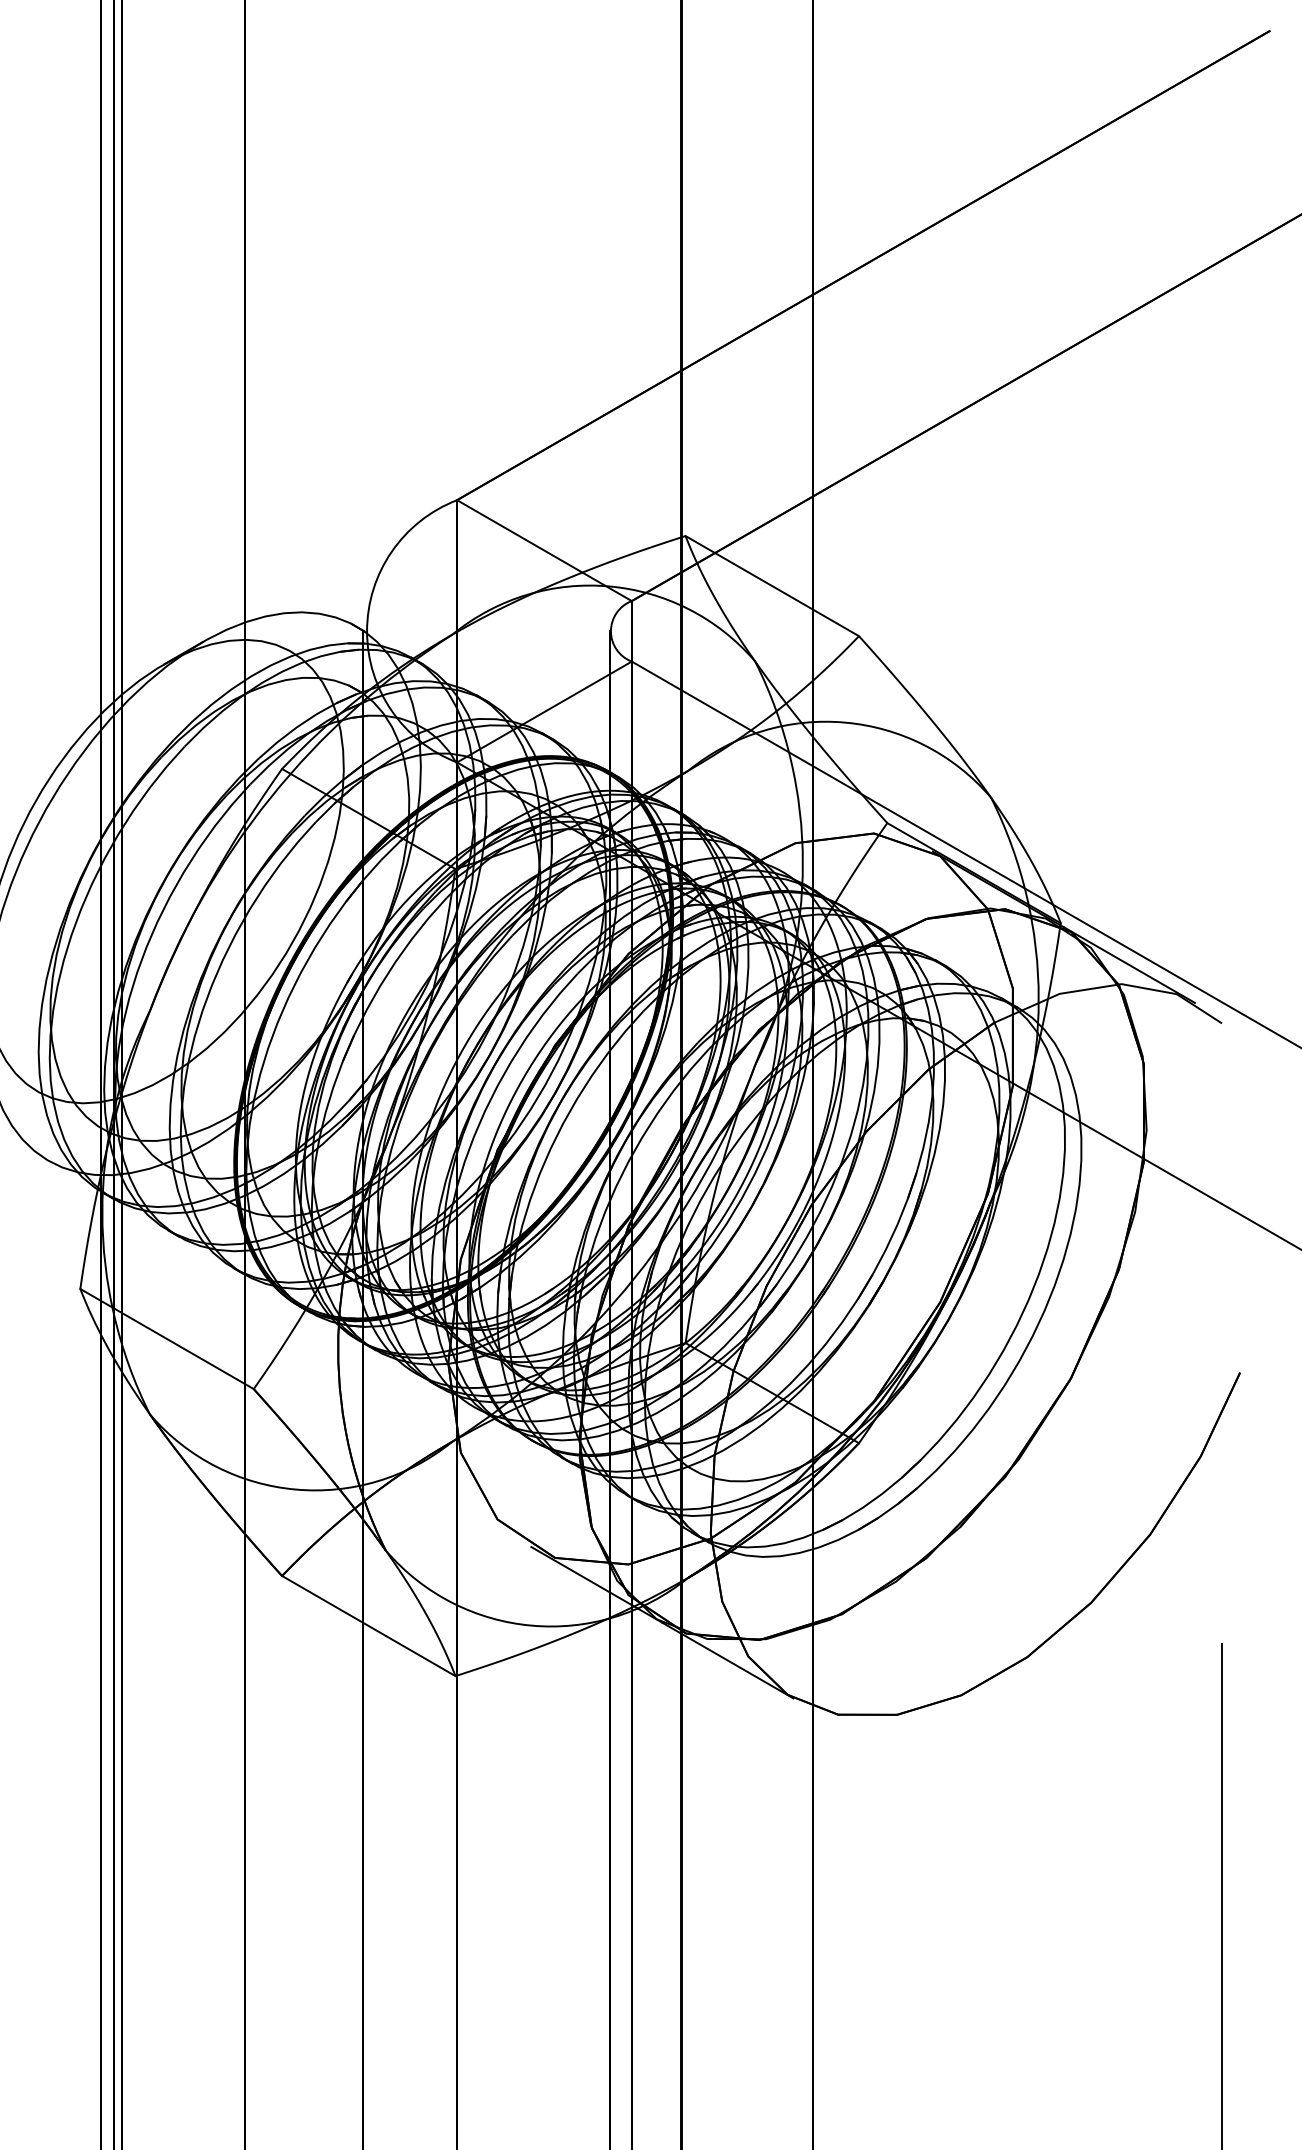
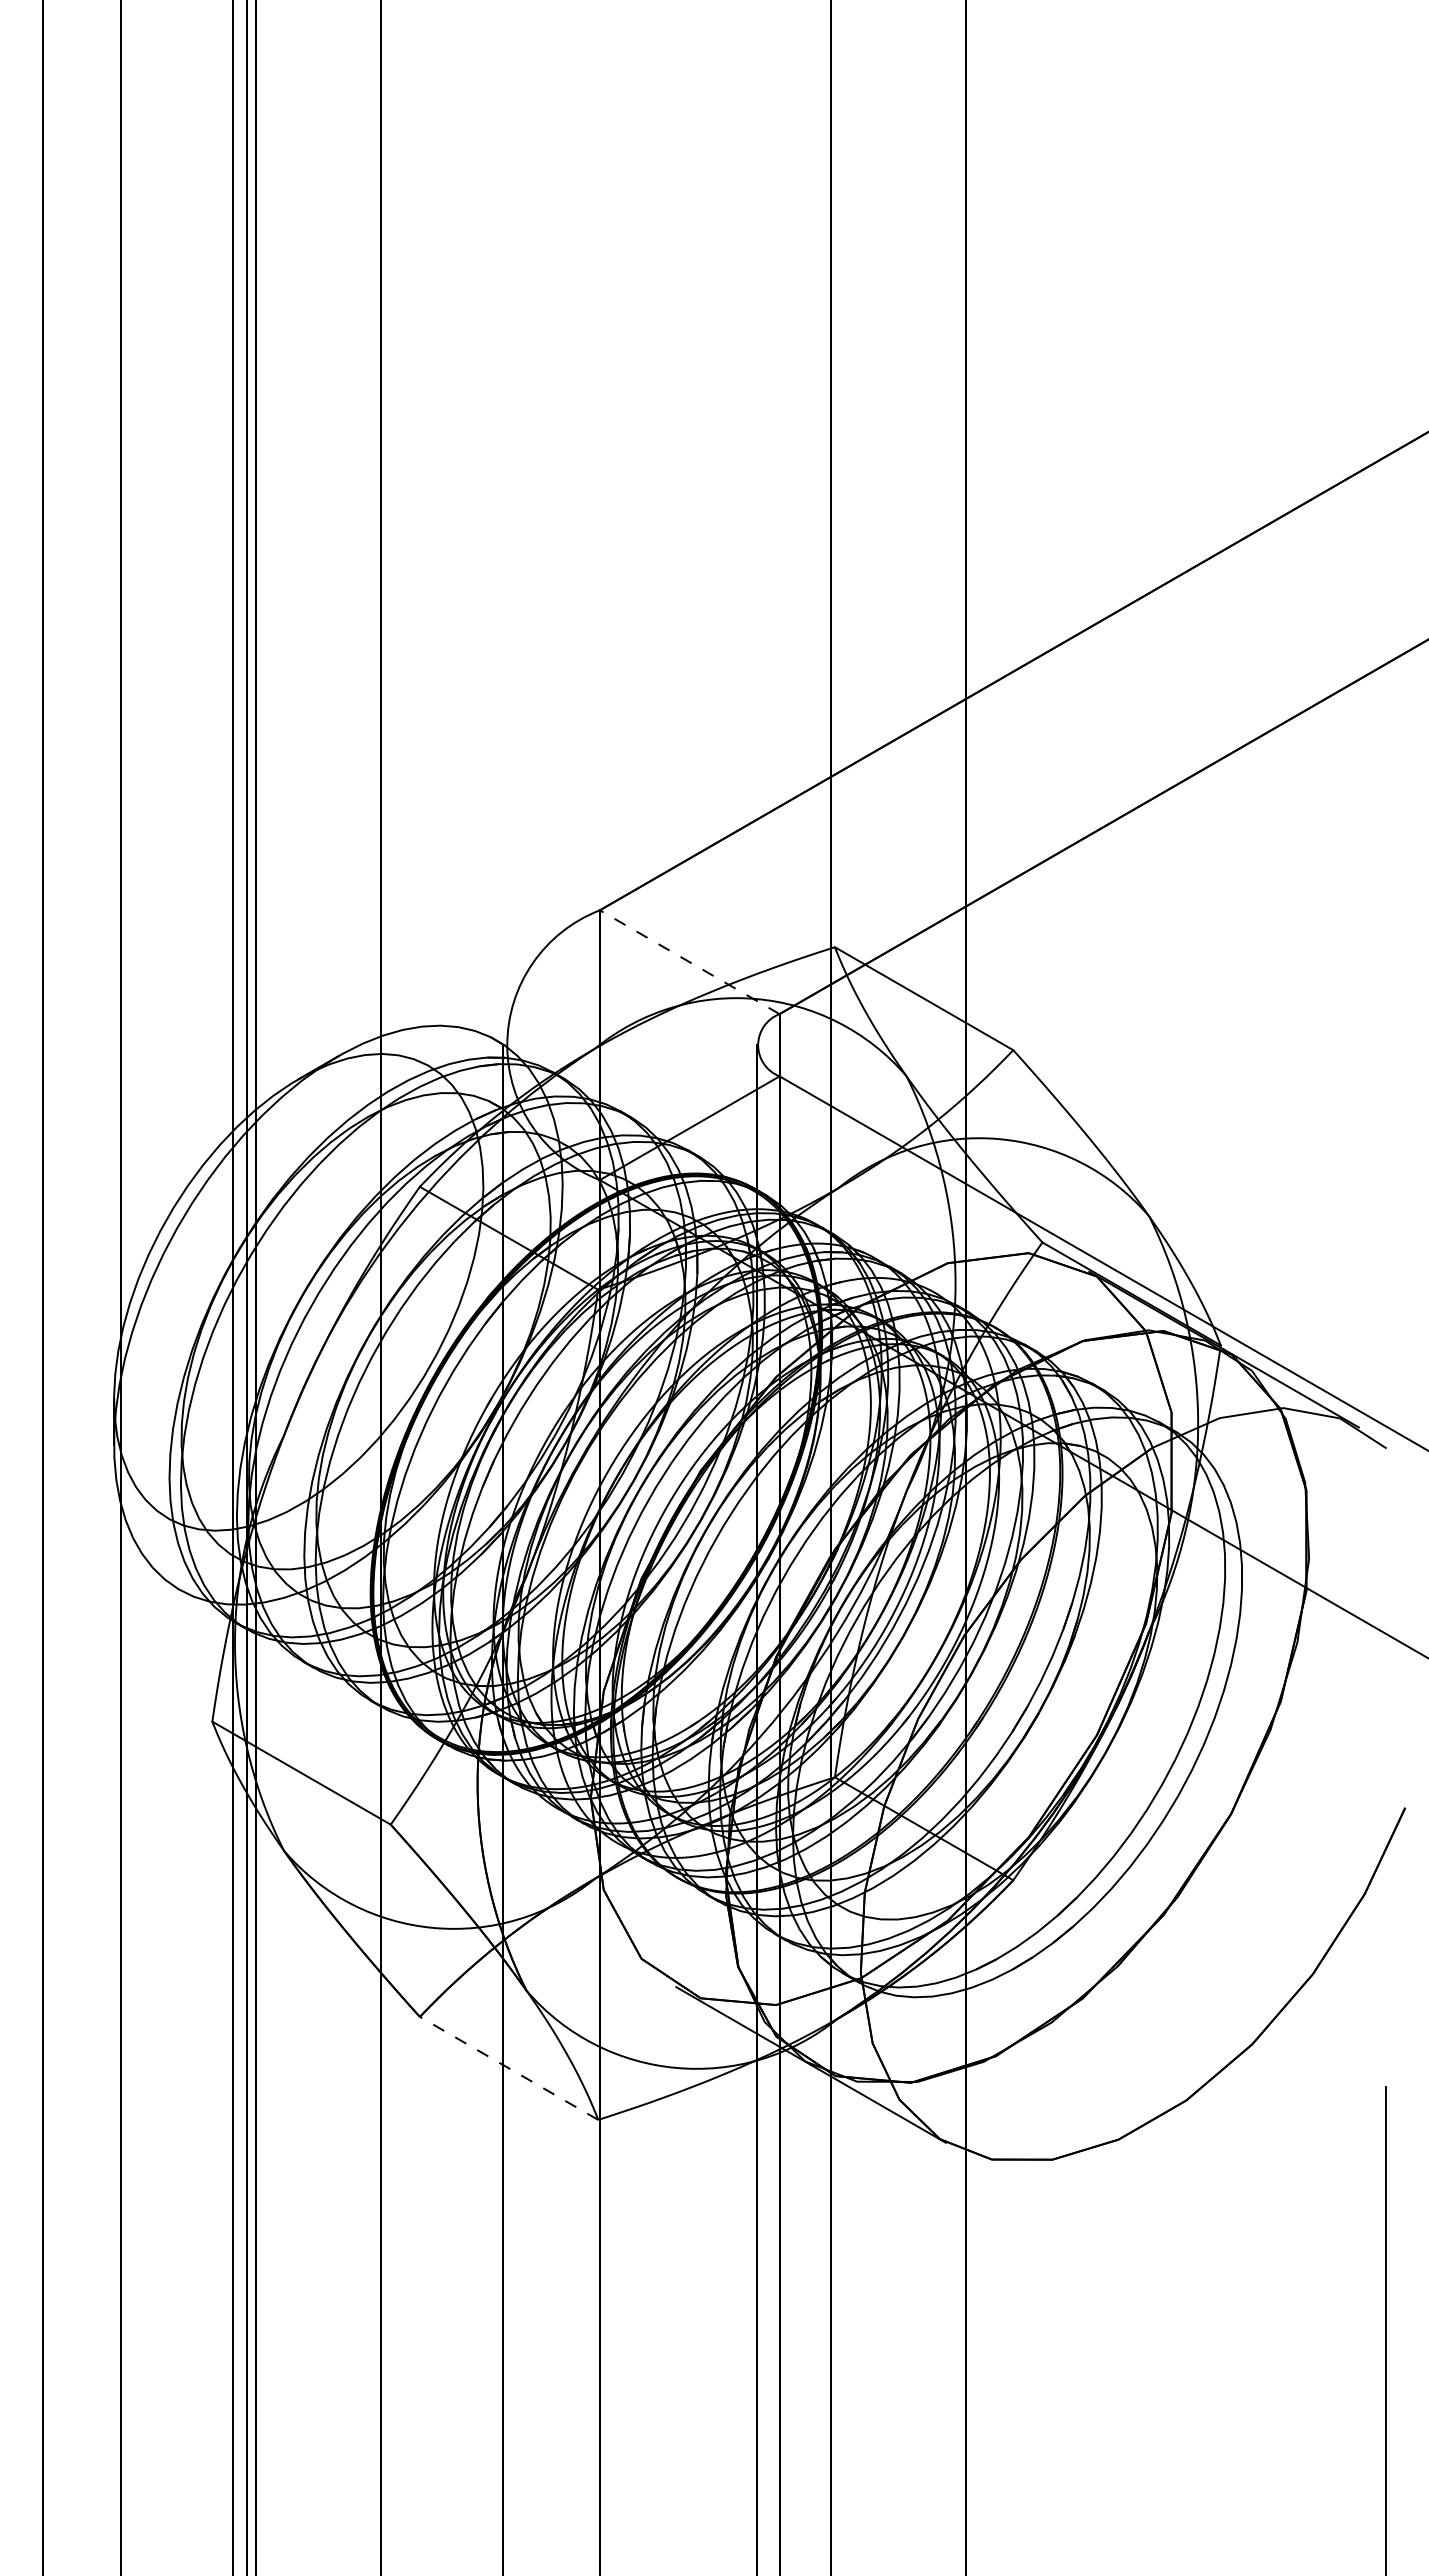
line: (544, 550) -> (689, 962), solid -> dashed
line: (368, 1626) -> (508, 2068), solid -> dashed

